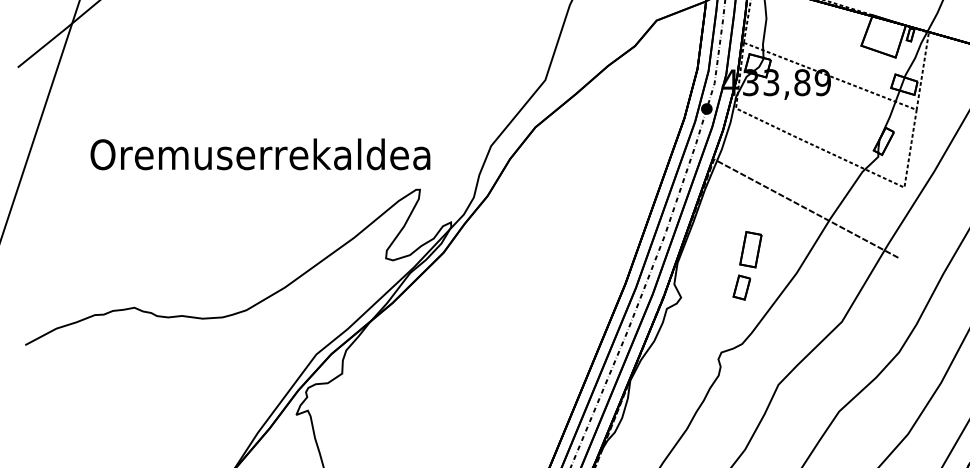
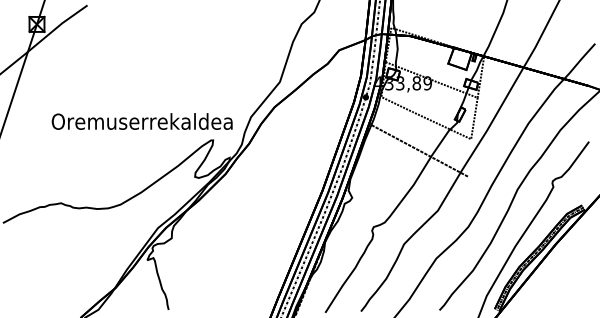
text: (259, 154) -> (141, 121), moved
part: (747, 265) -> (387, 180), removed

